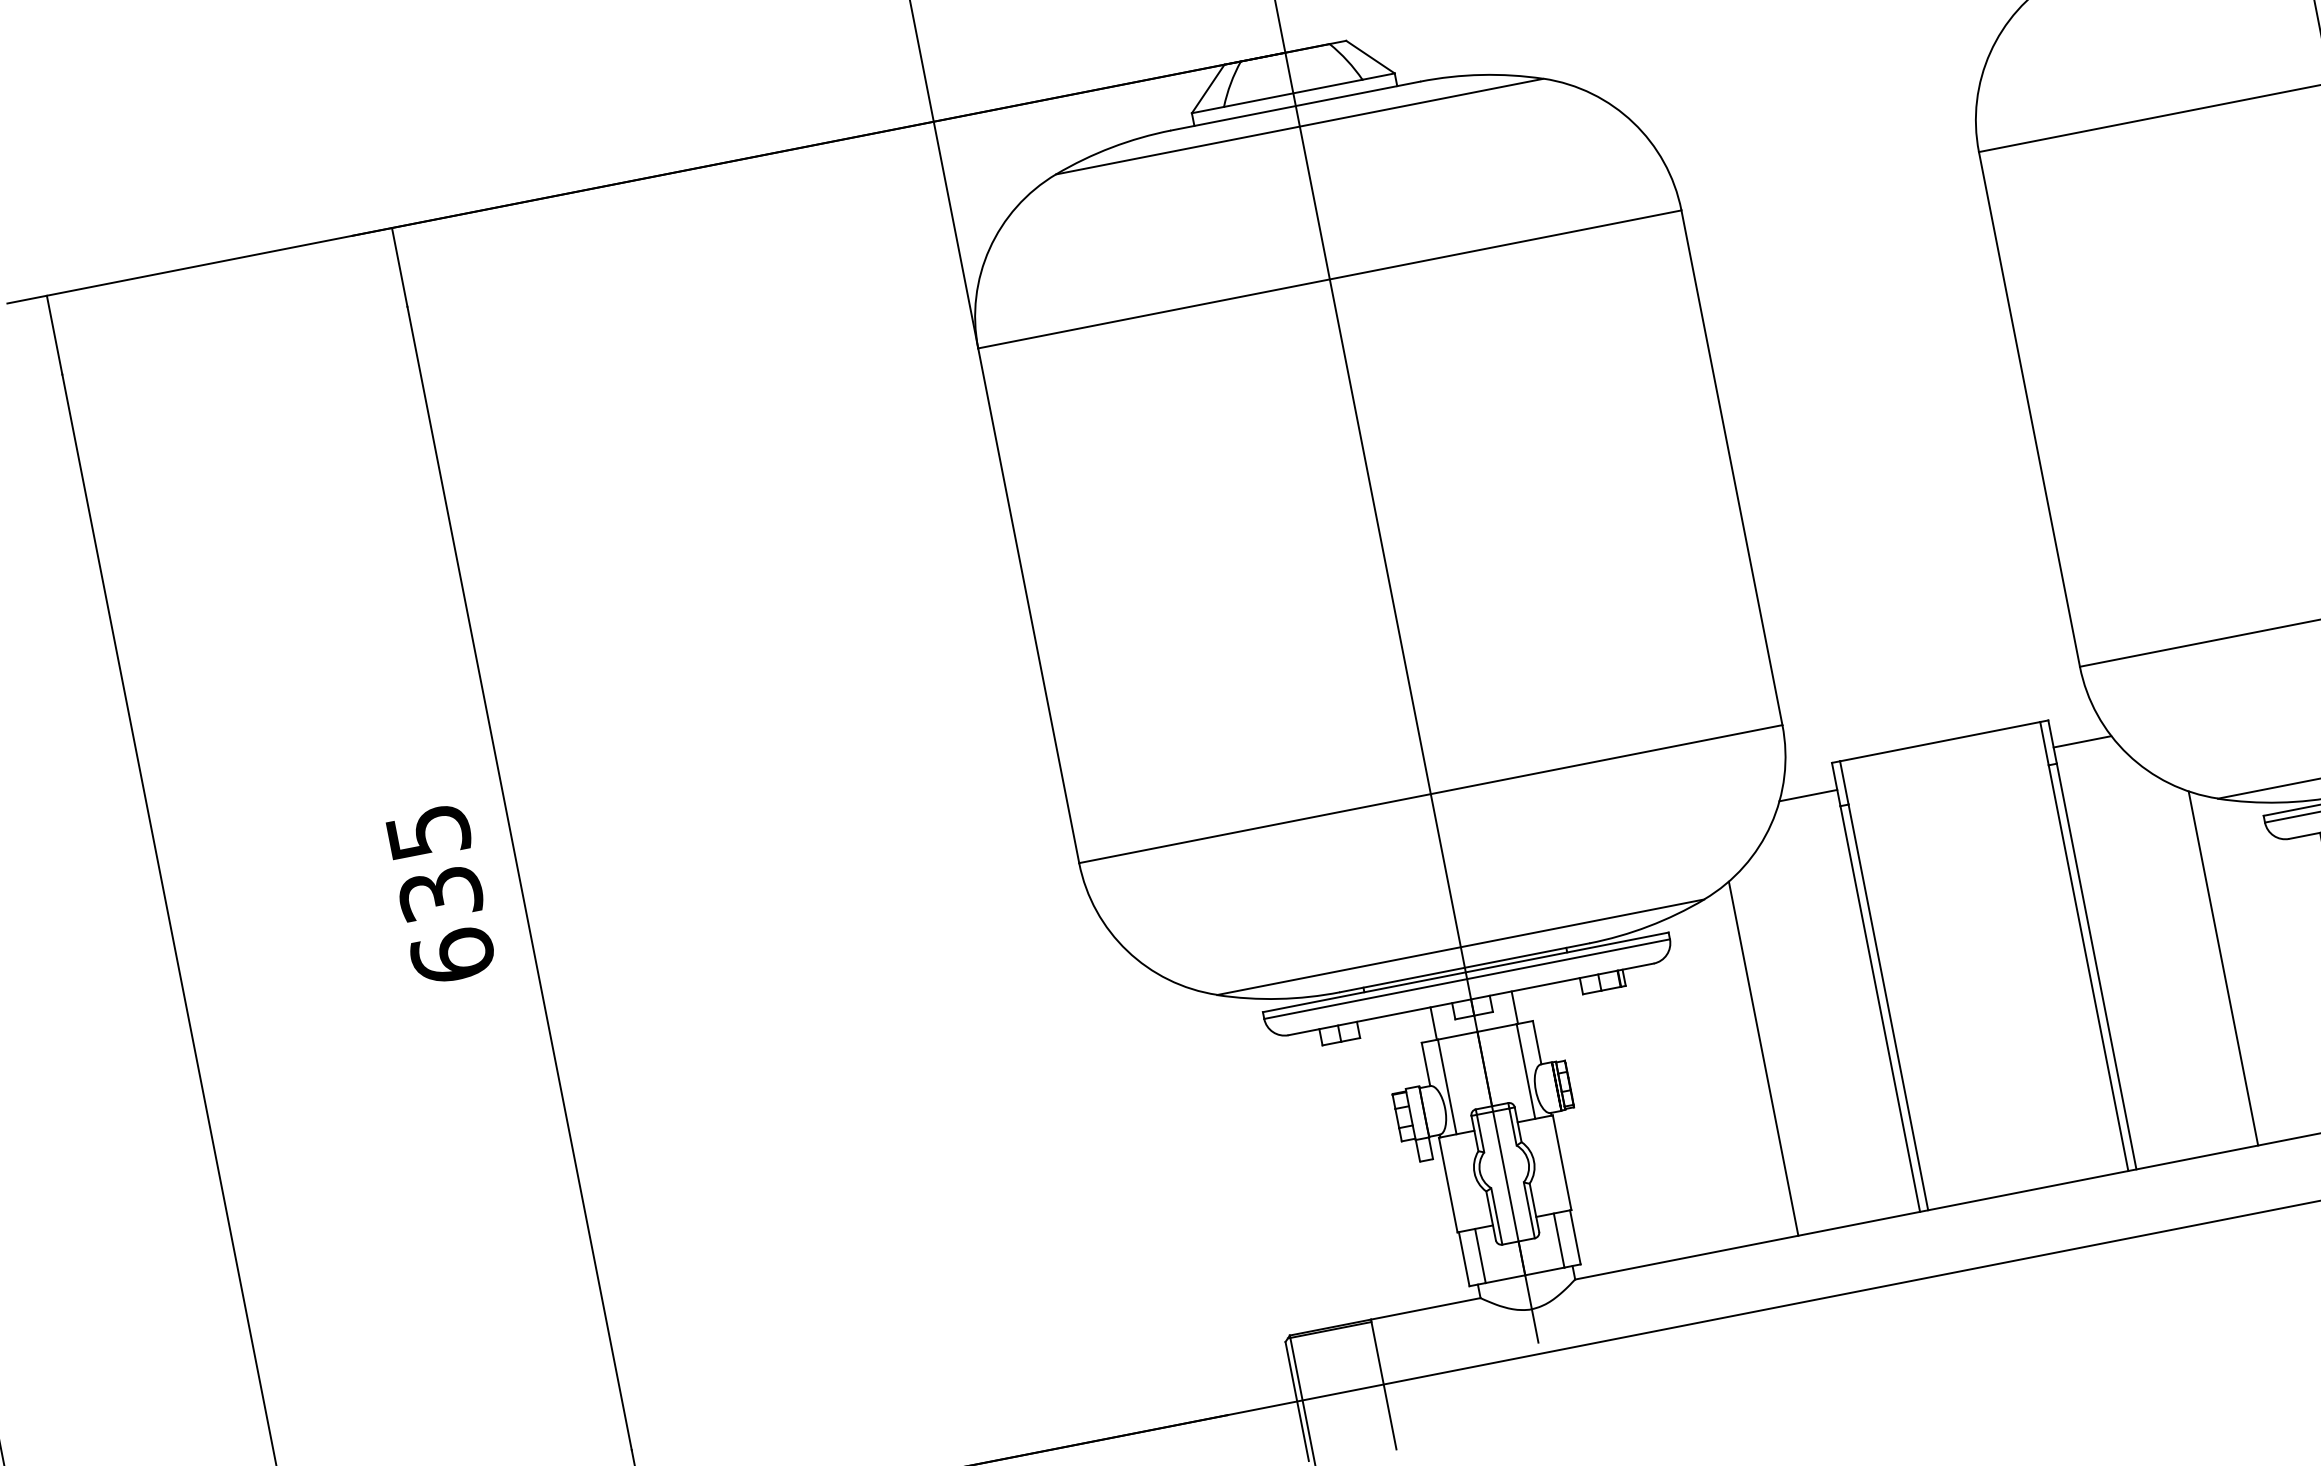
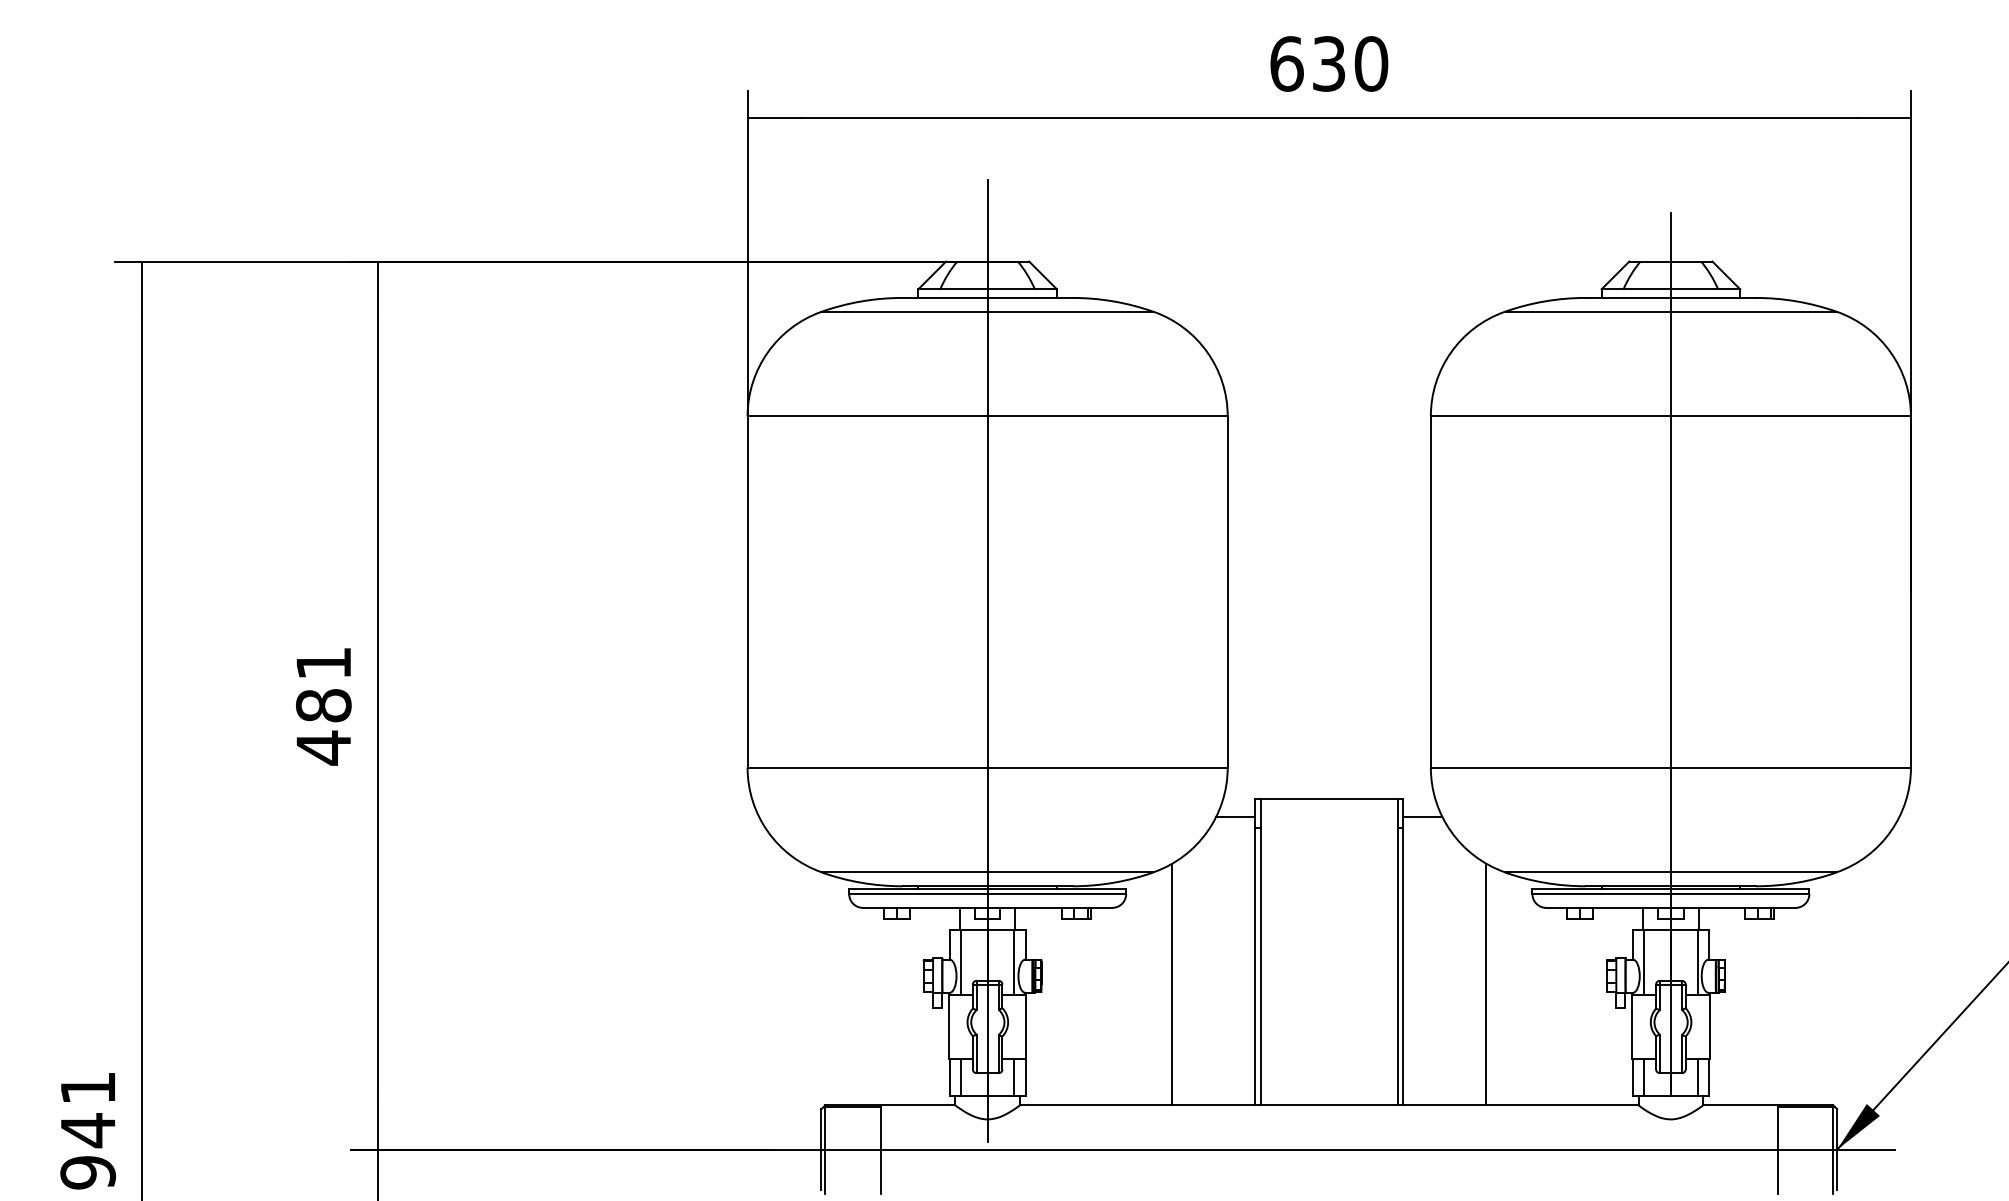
text: (440, 895) -> (323, 706), 635 -> 481

